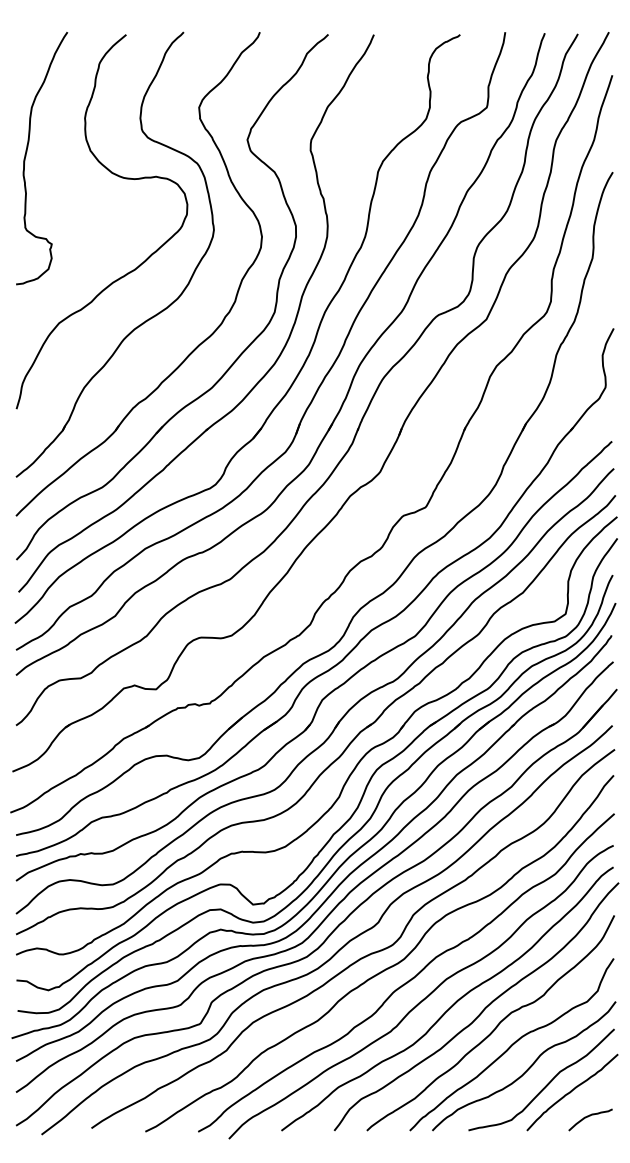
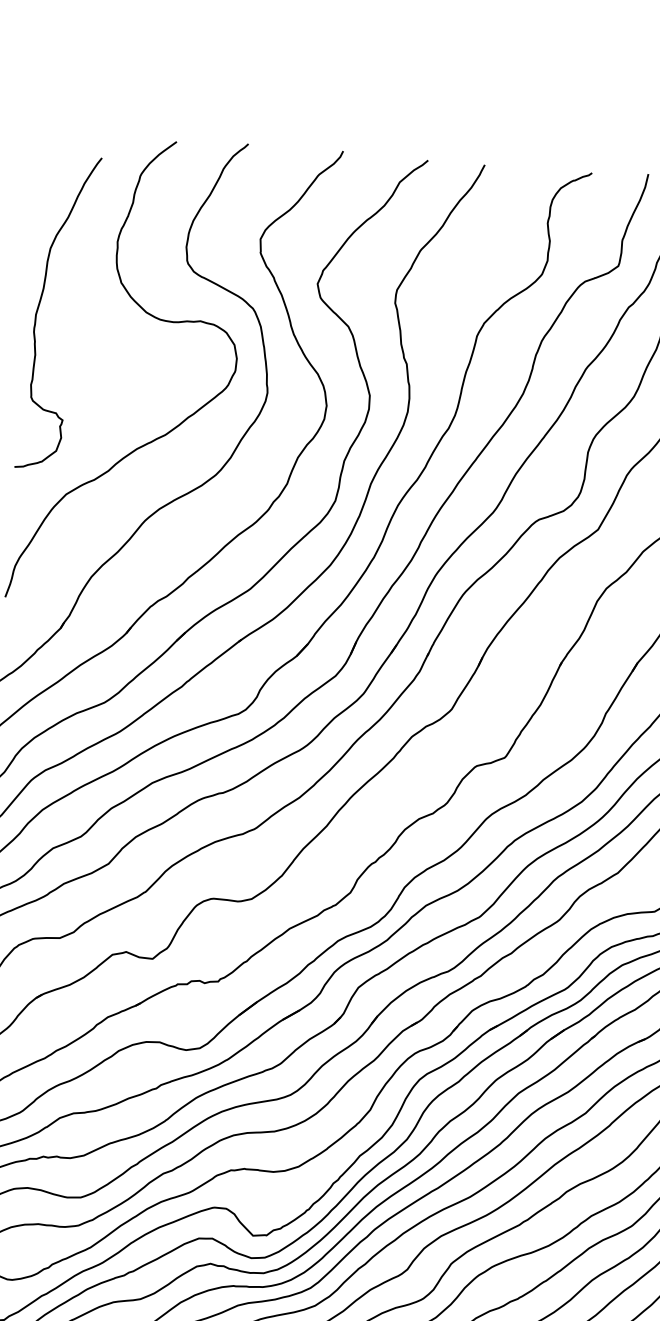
curve: (26, 156) -> (39, 308), moved

